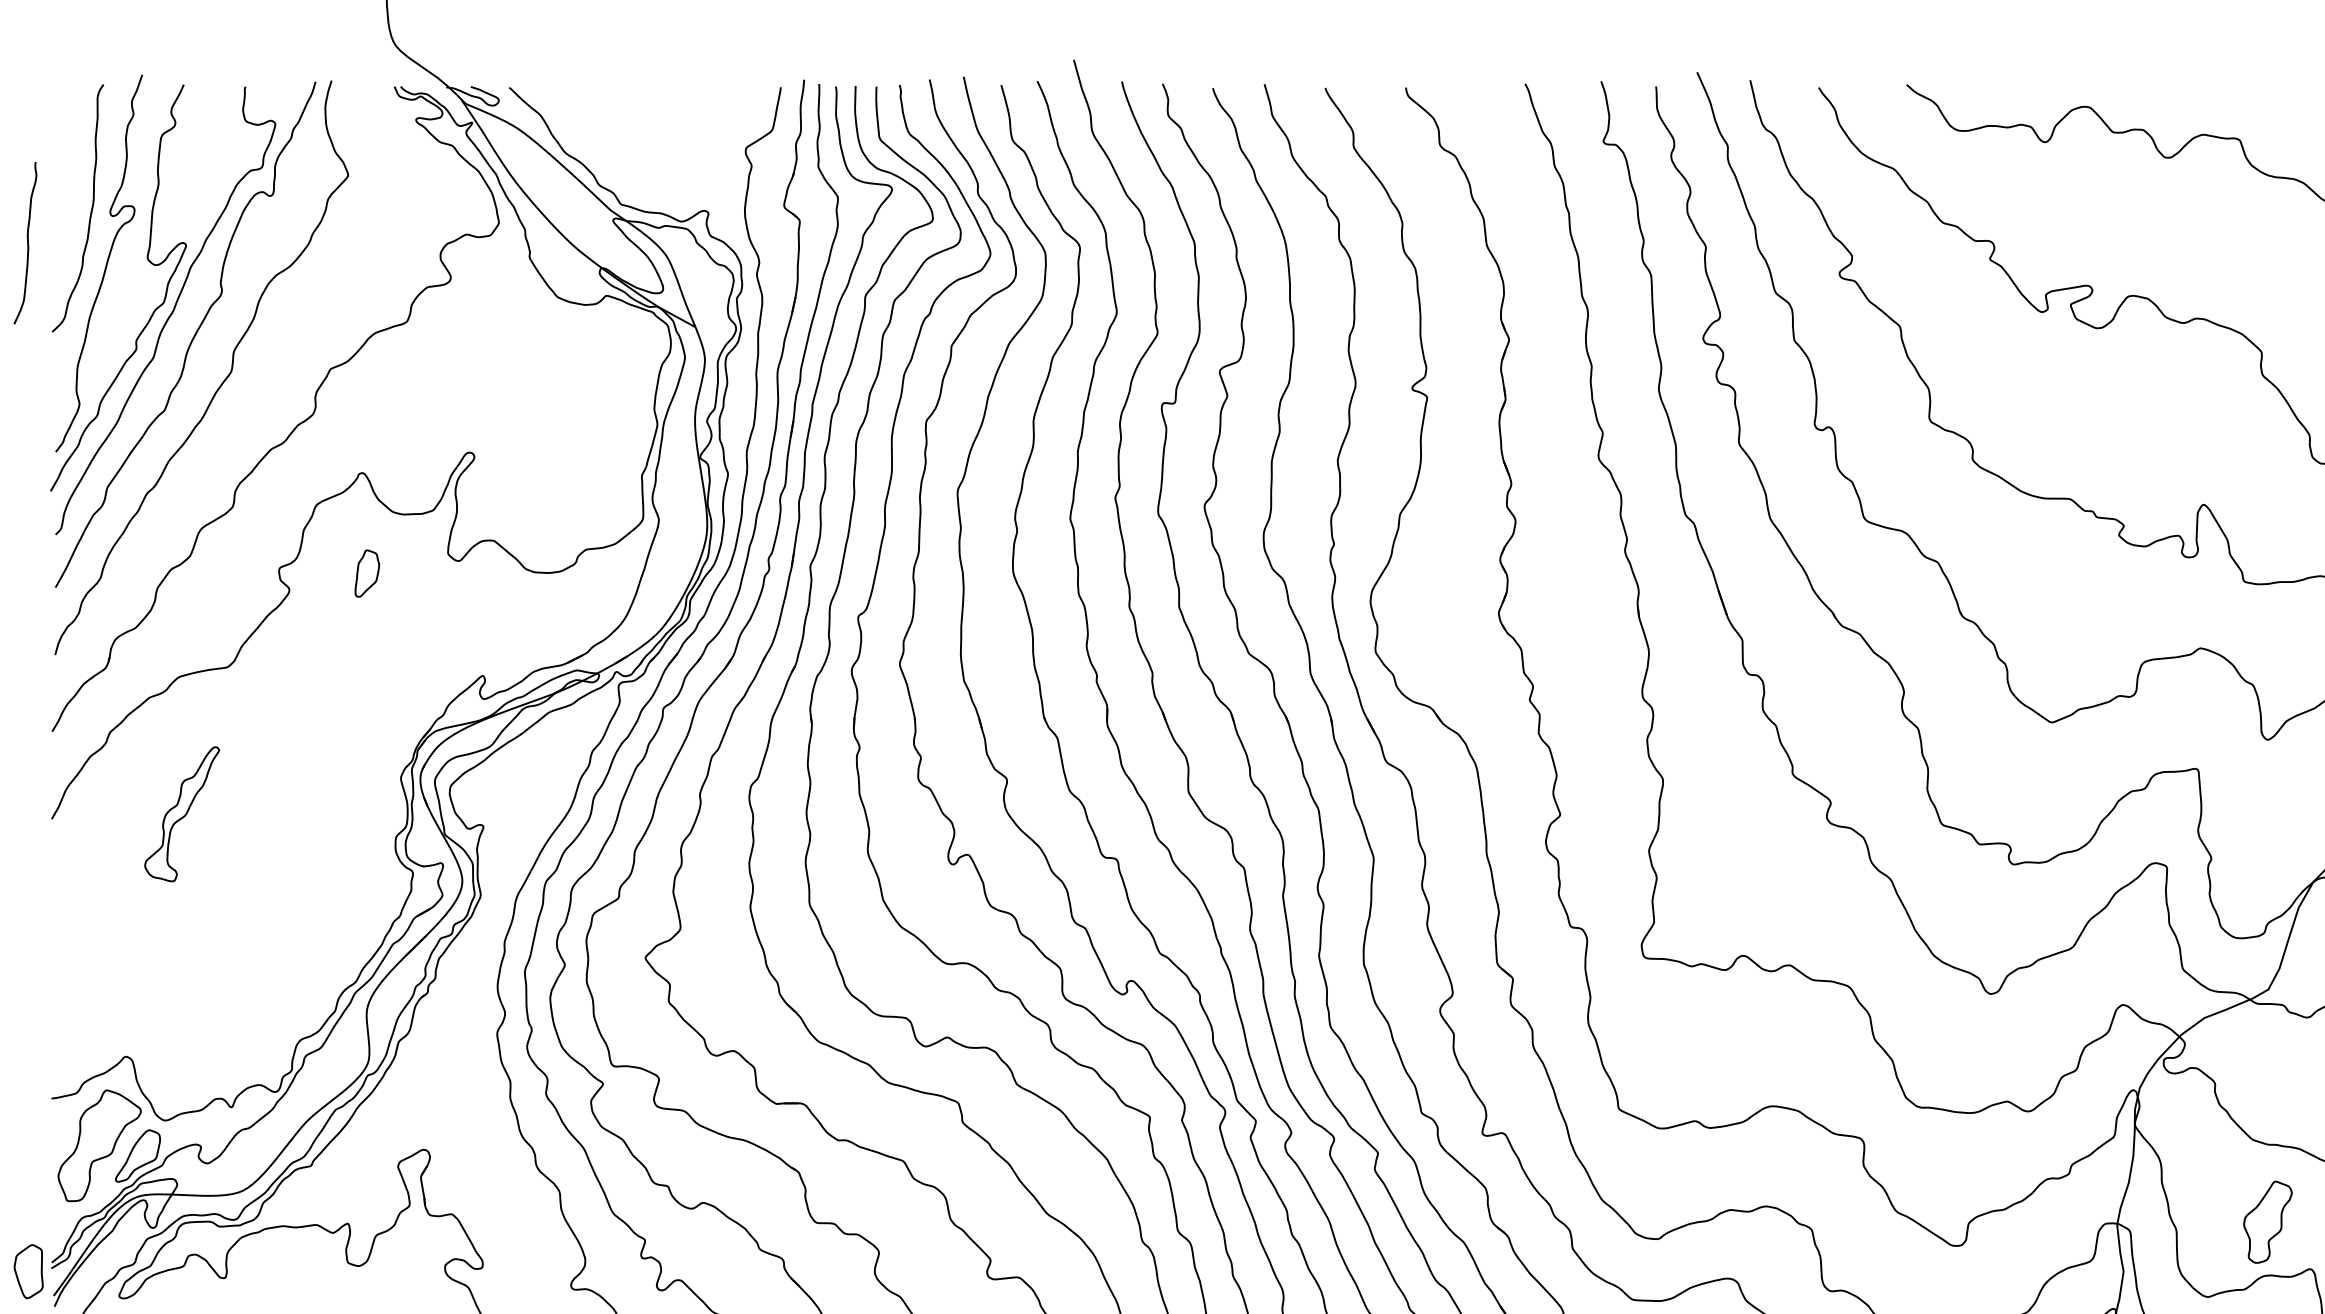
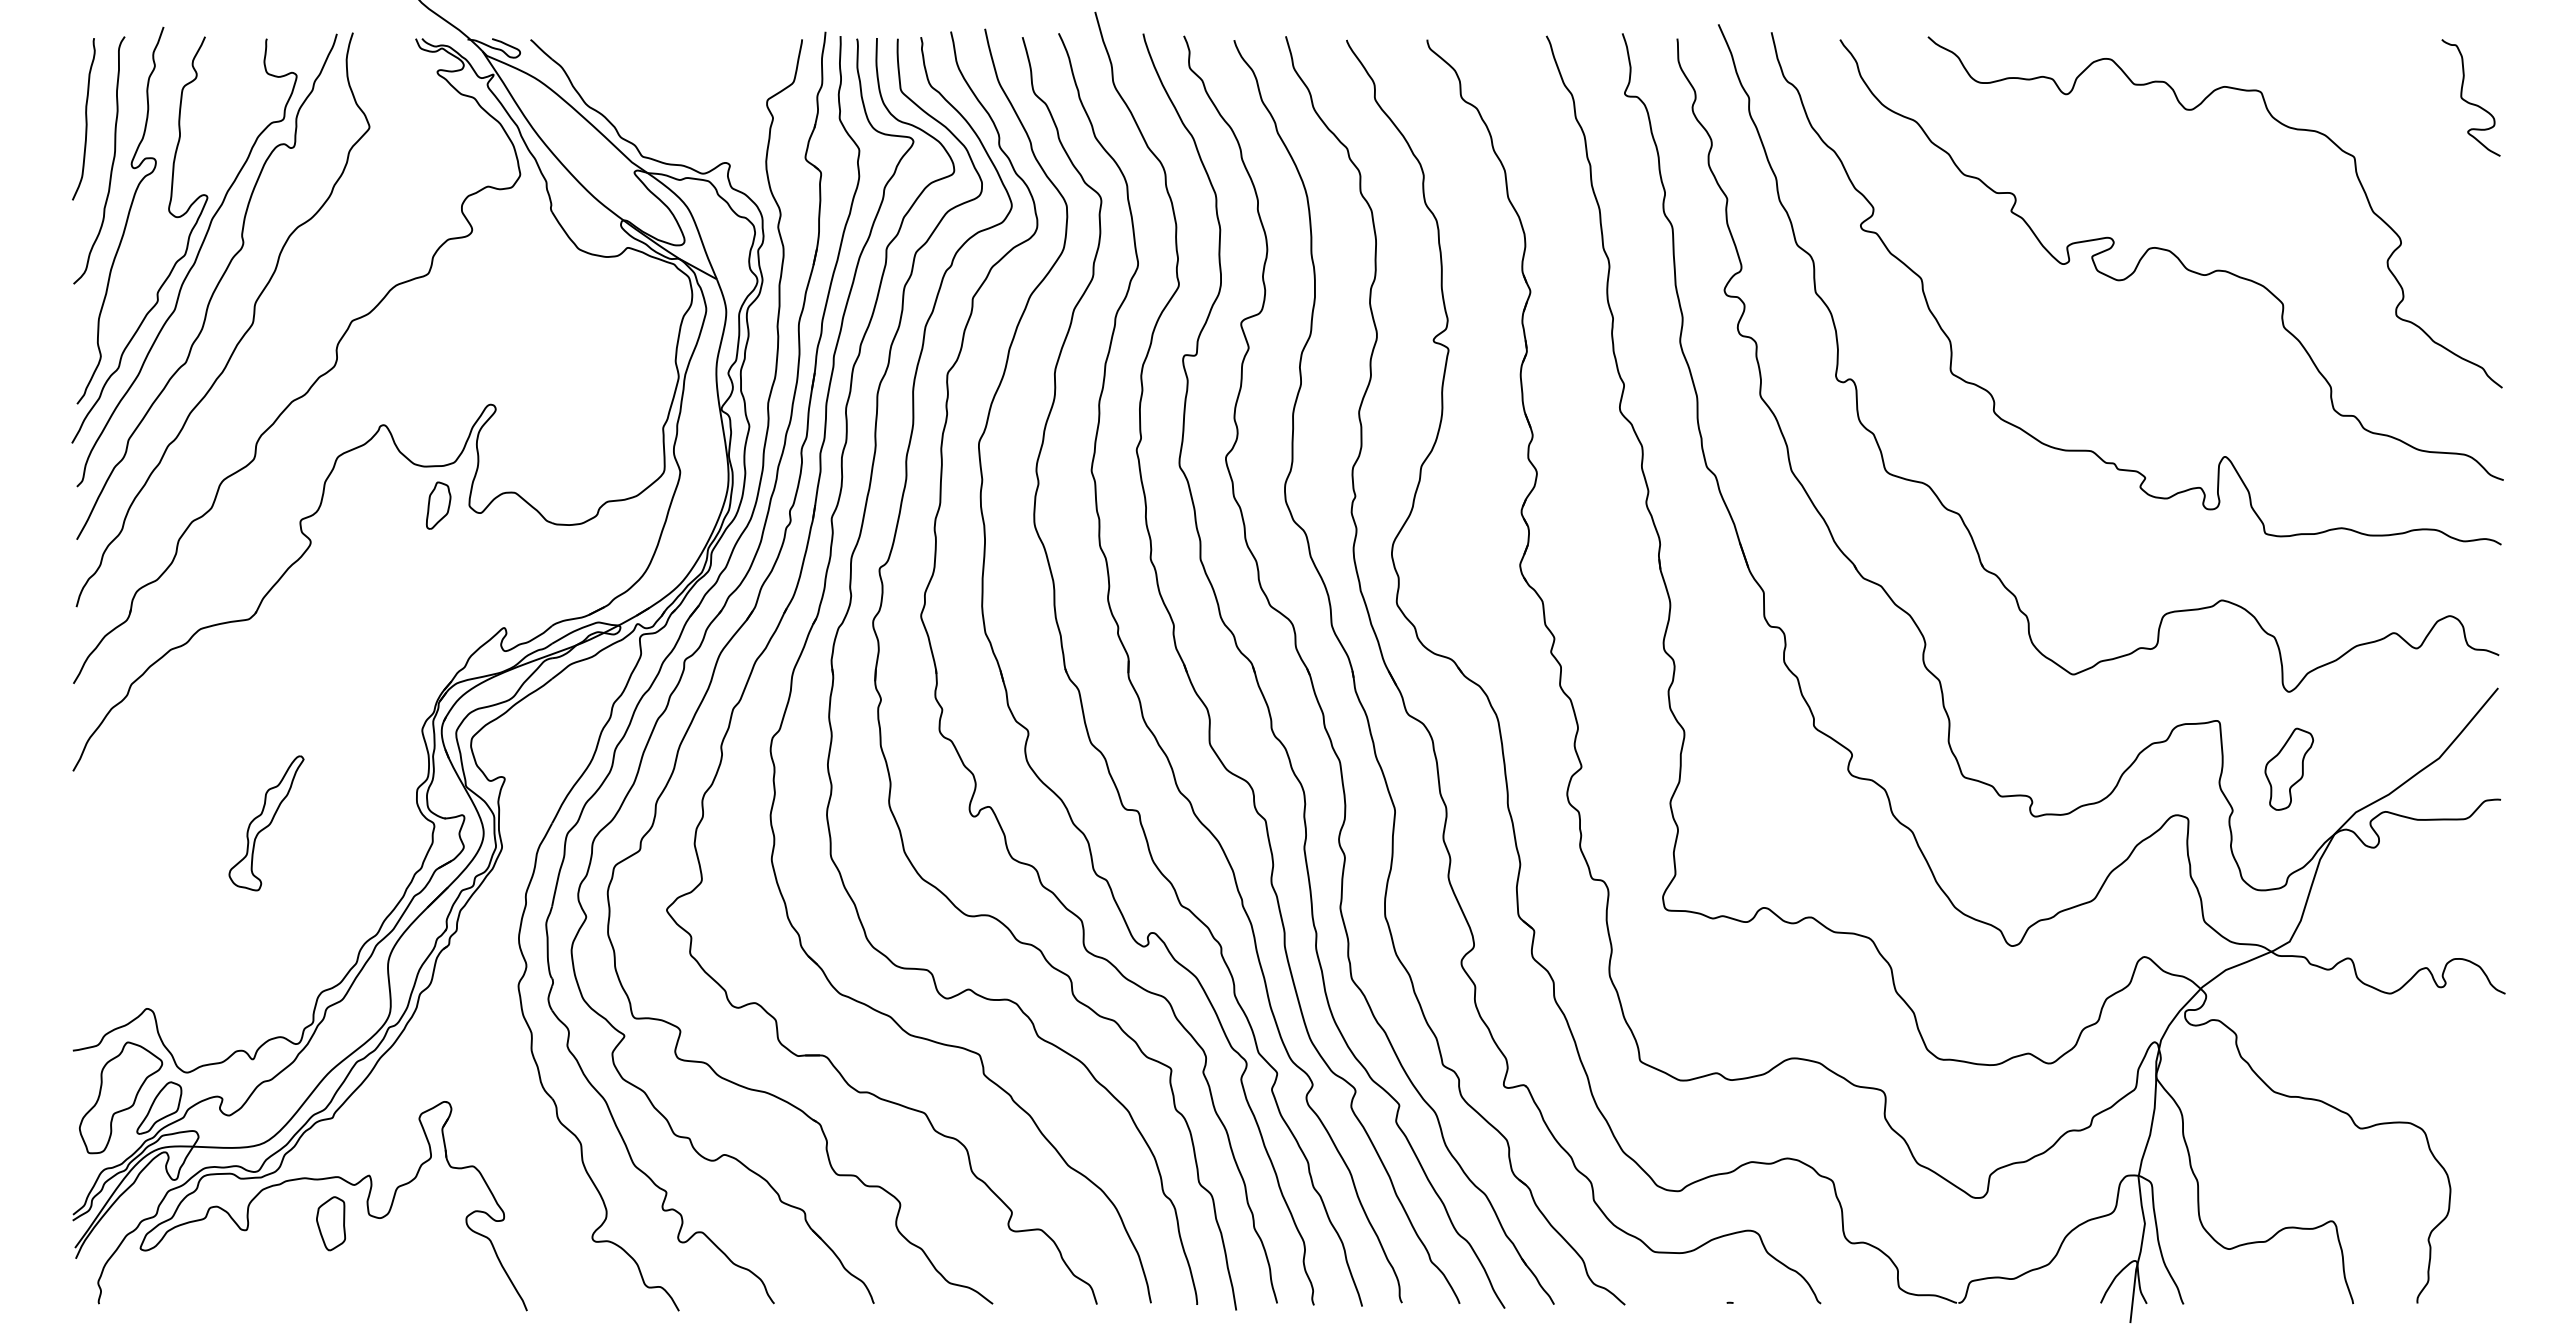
curve: (27, 243) -> (85, 119), moved
part: (367, 573) -> (438, 505), moved
part: (182, 814) -> (266, 823), moved
part: (2268, 1221) -> (2289, 768), moved
part: (28, 1271) -> (330, 1223), moved

